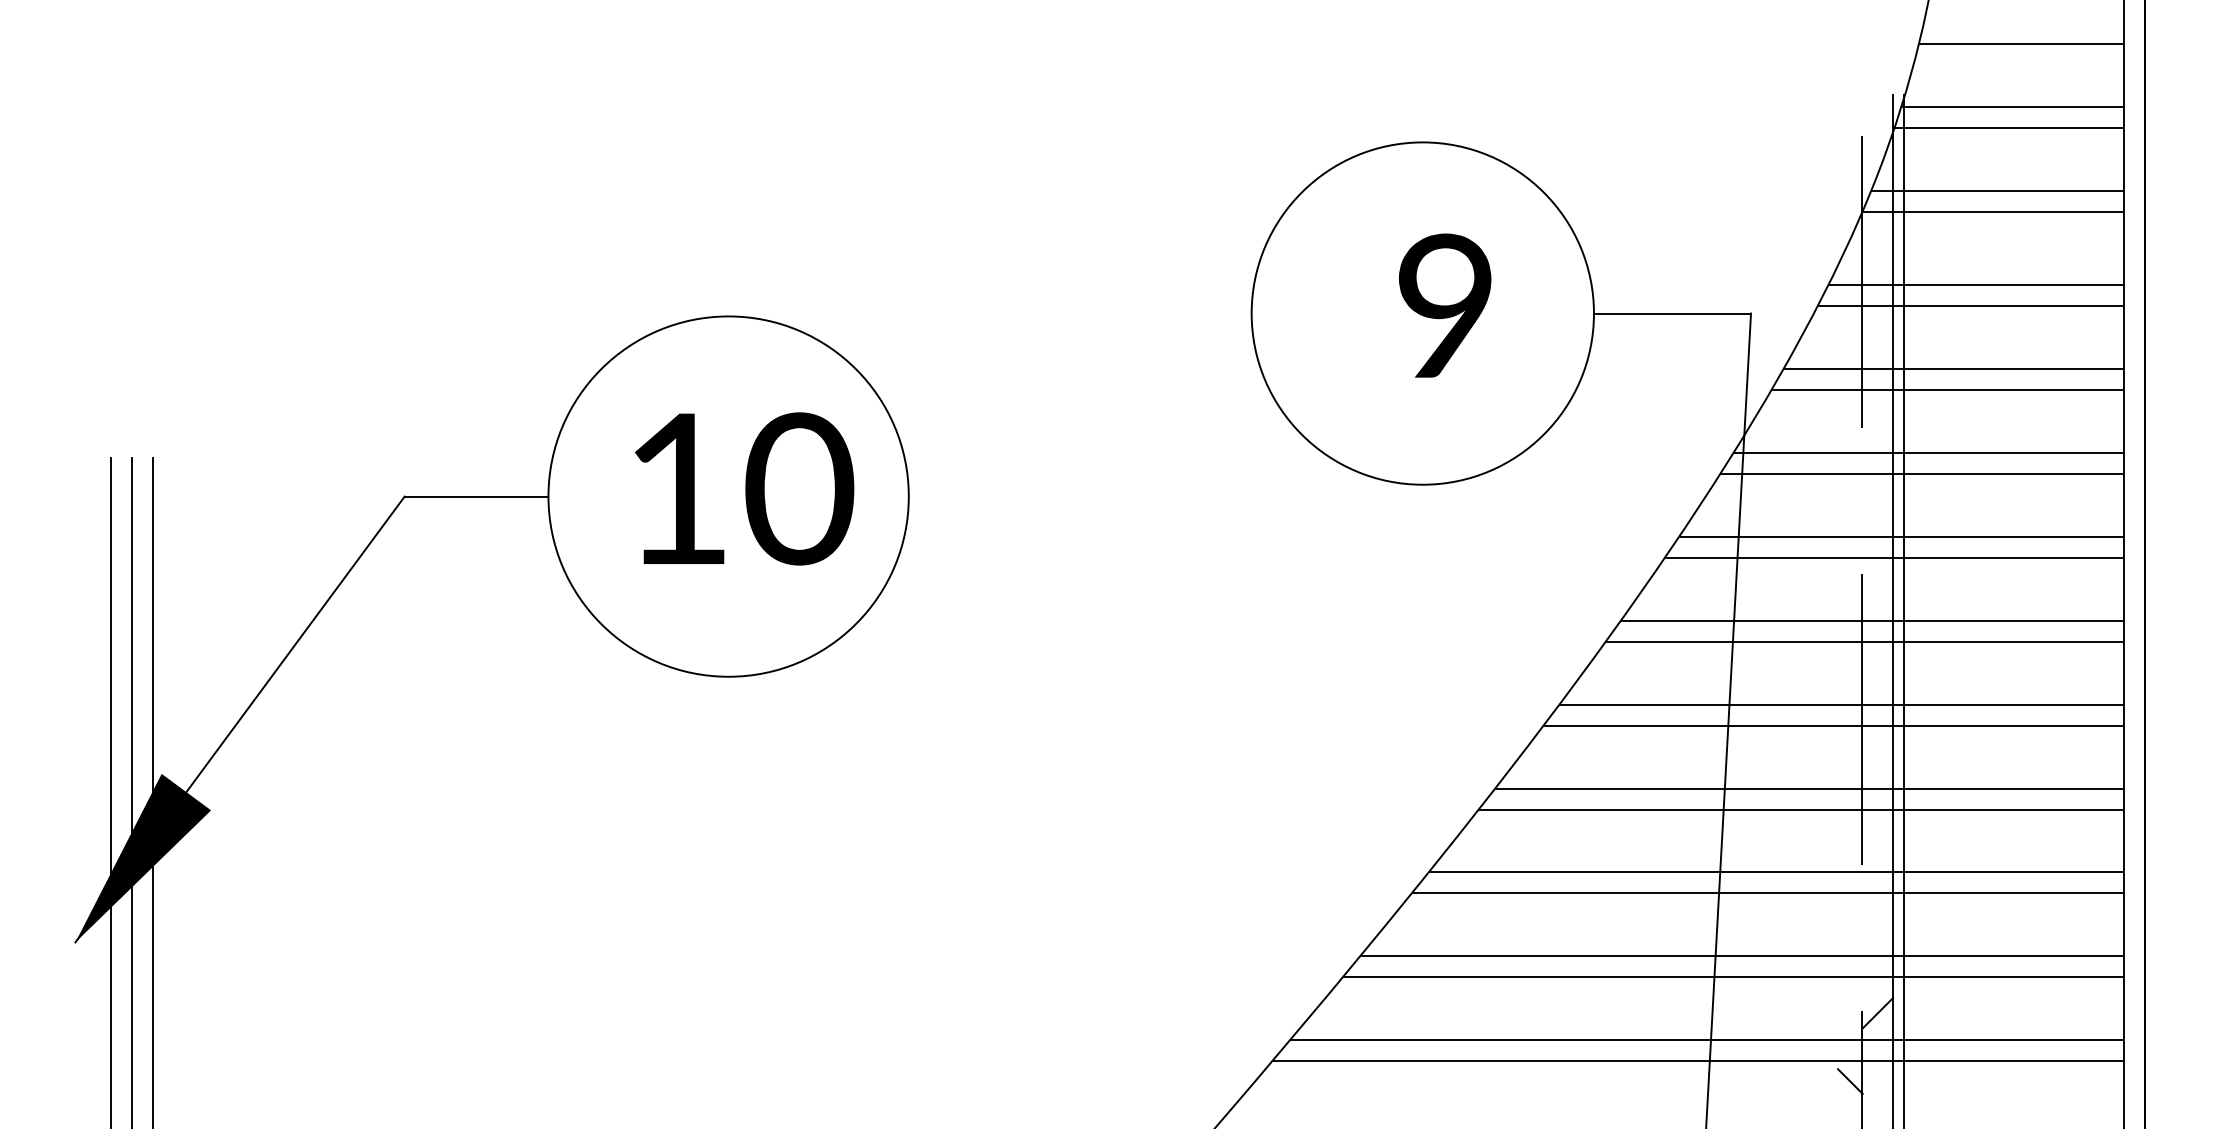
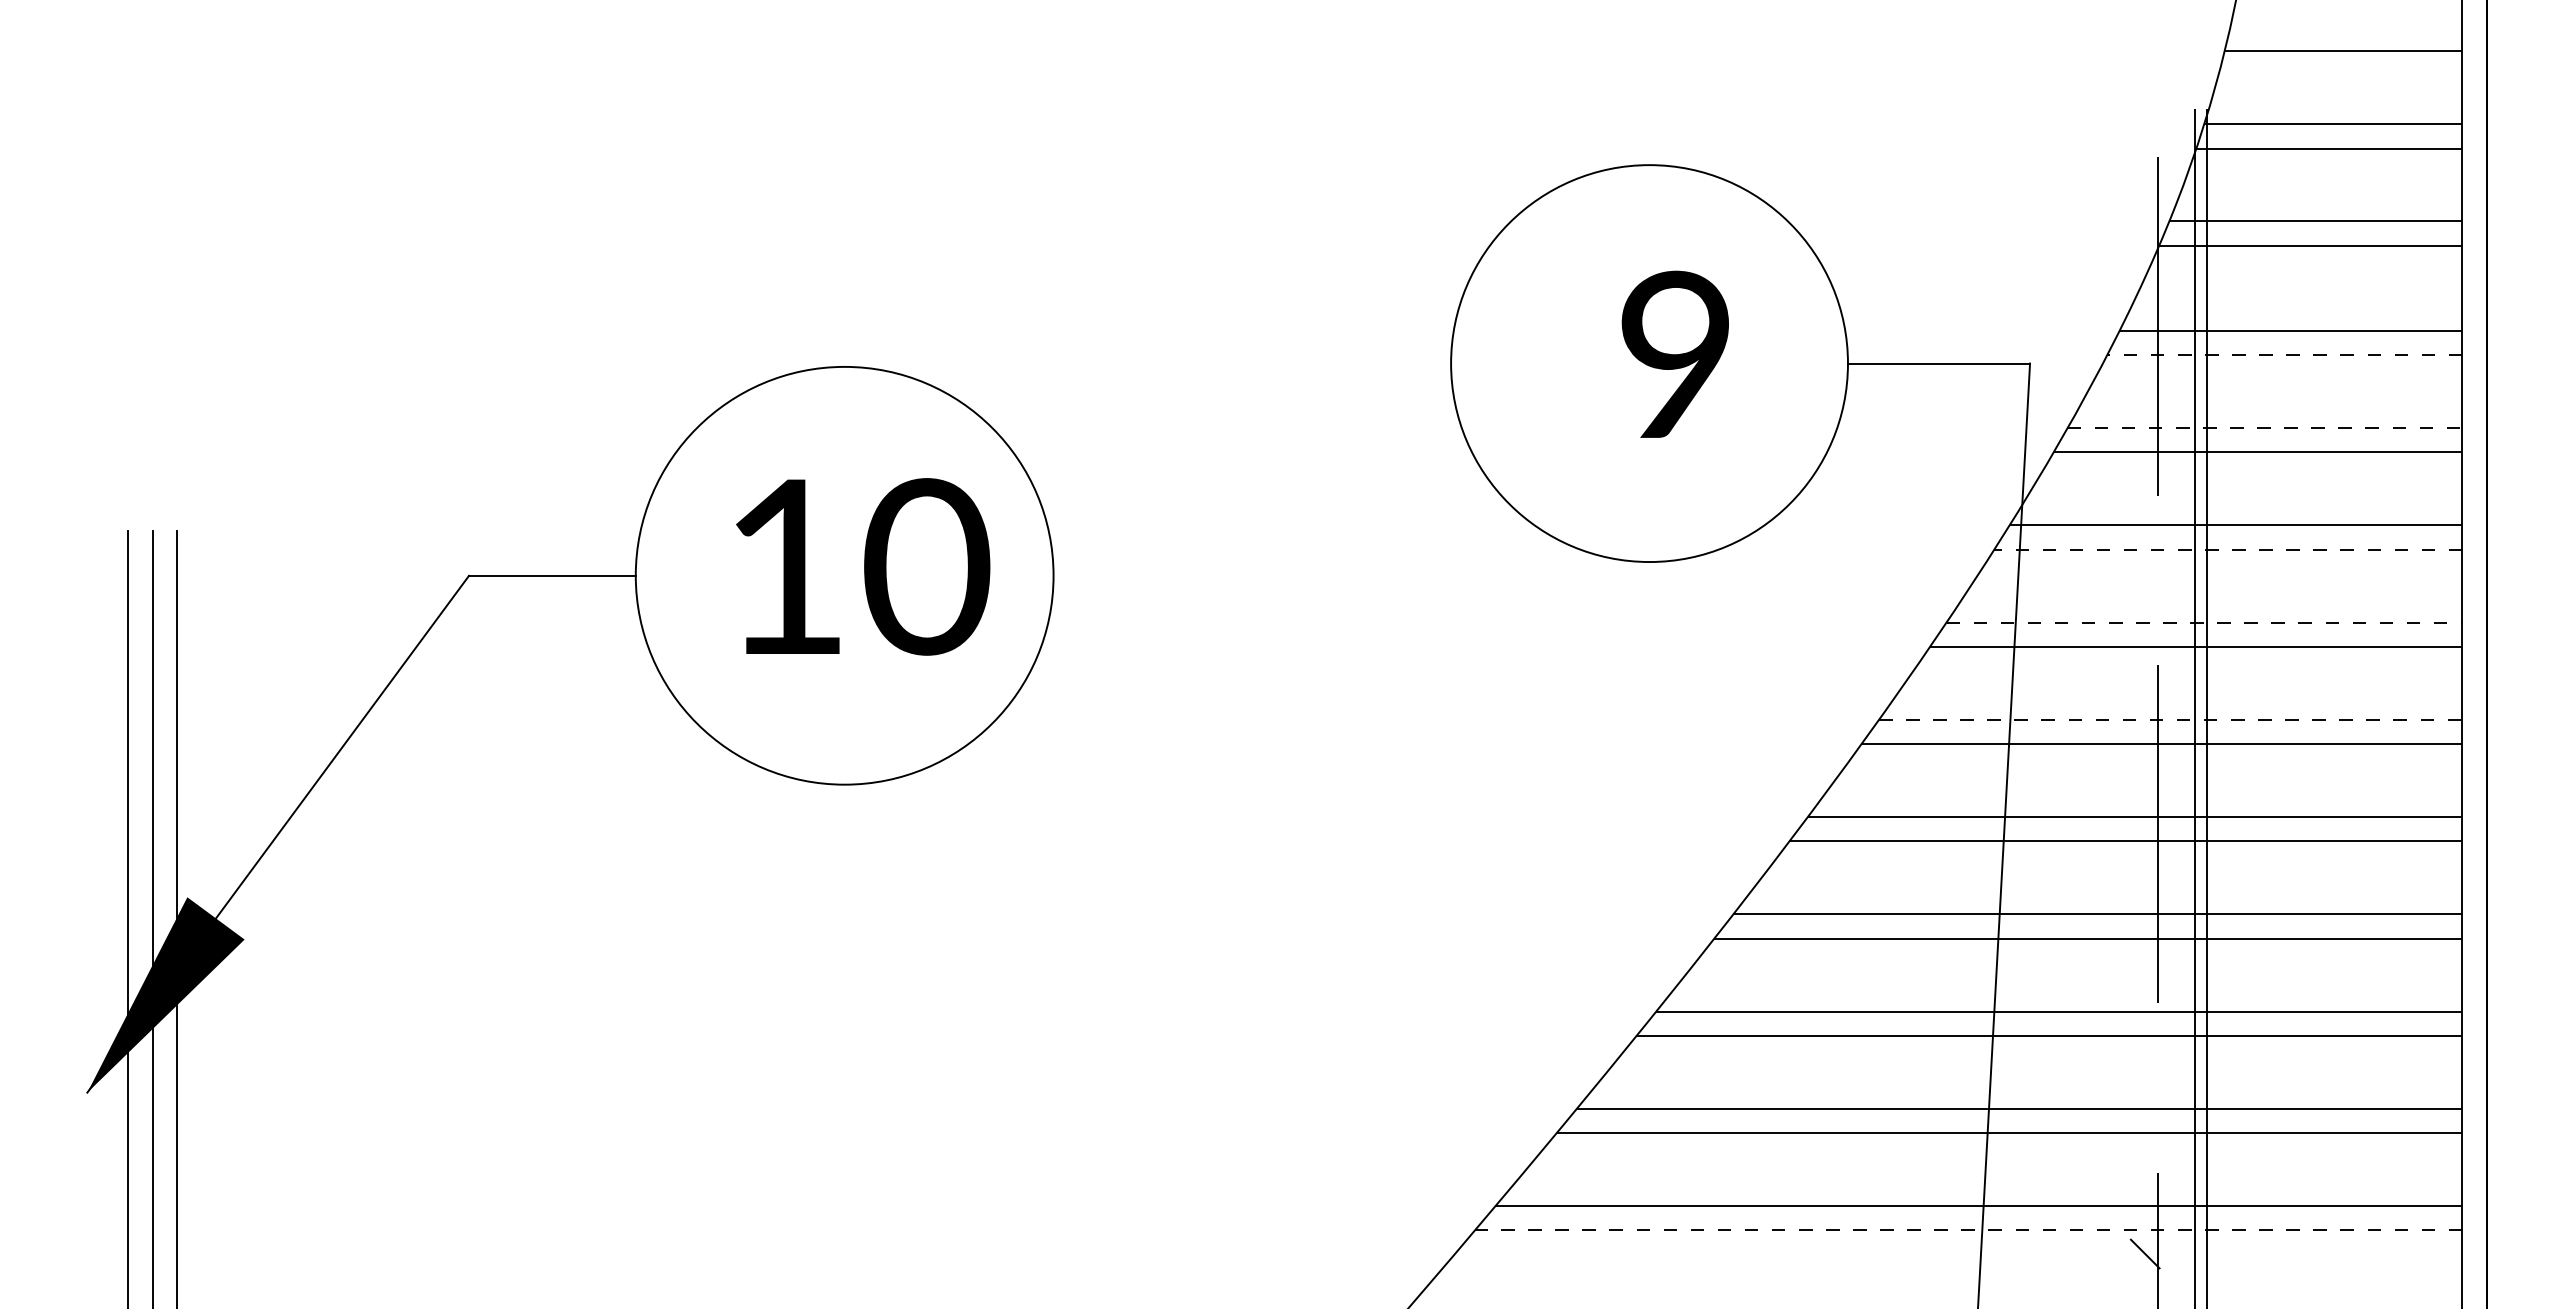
line: (1970, 306) -> (2284, 355), solid -> dashed
line: (1954, 369) -> (2265, 428), solid -> dashed
line: (1922, 473) -> (2228, 549), solid -> dashed
line: (1901, 536) -> (2204, 622), solid -> dashed
line: (1872, 620) -> (2170, 719), solid -> dashed
line: (1877, 1013) -> (2176, 1174), removed
line: (1697, 1061) -> (1968, 1230), solid -> dashed

